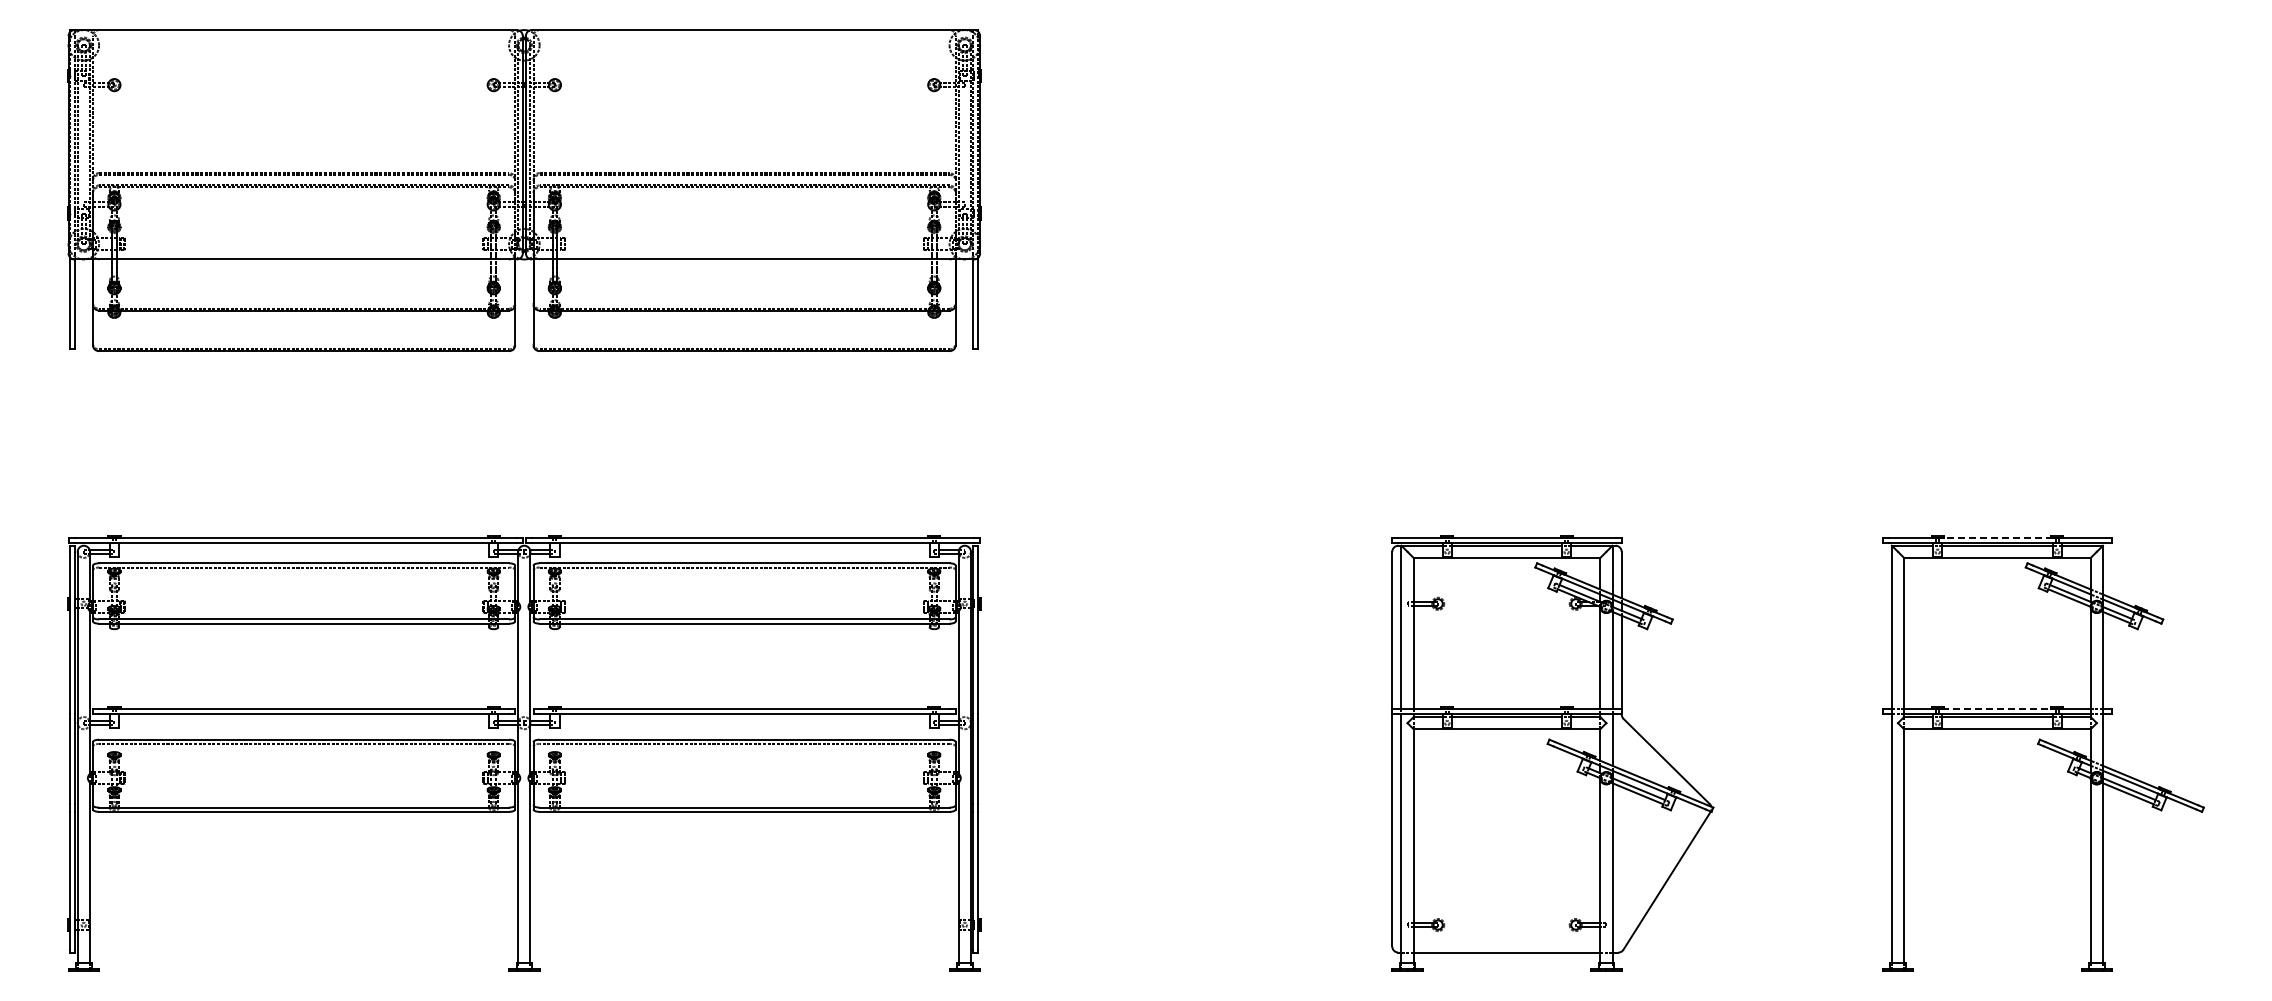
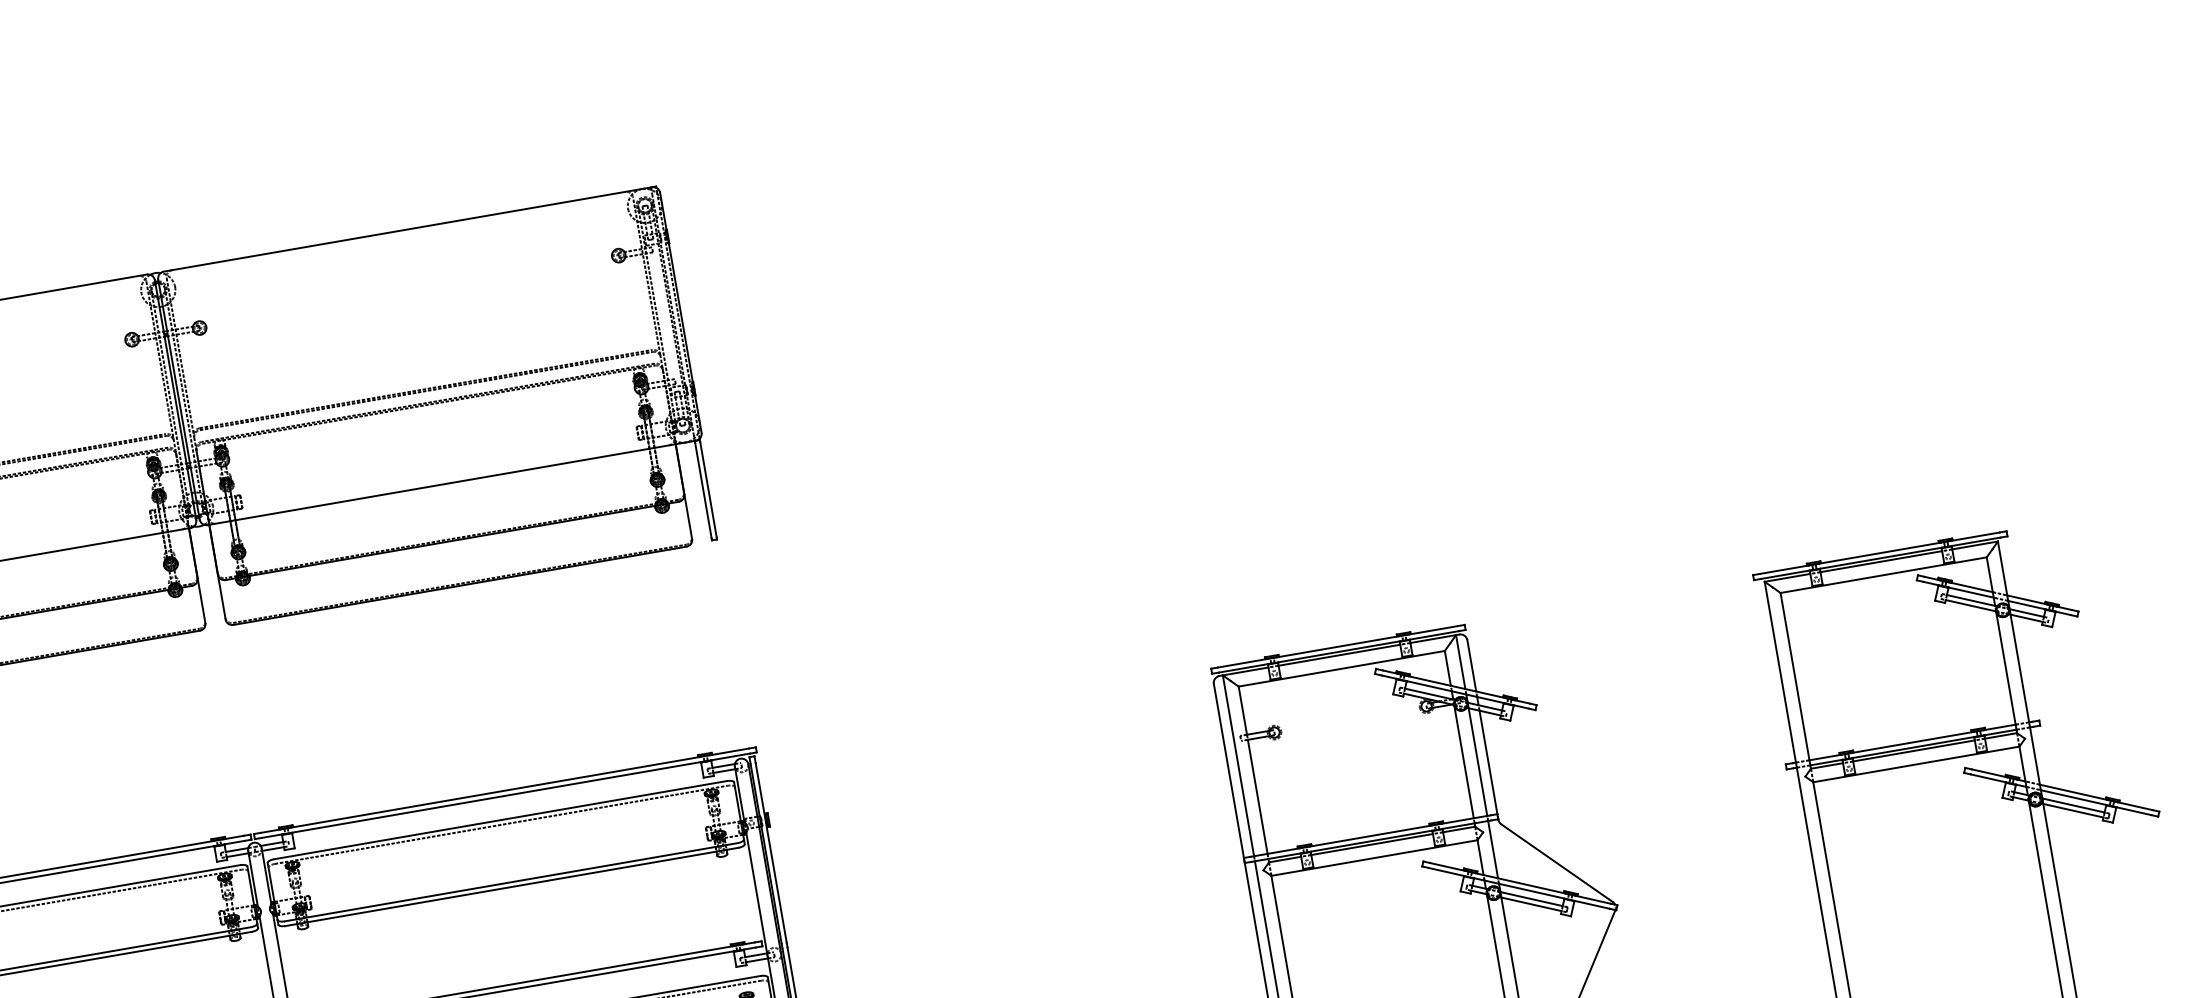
line: (1996, 538) -> (1878, 553), dashed -> solid
line: (1997, 709) -> (1912, 742), dashed -> solid

